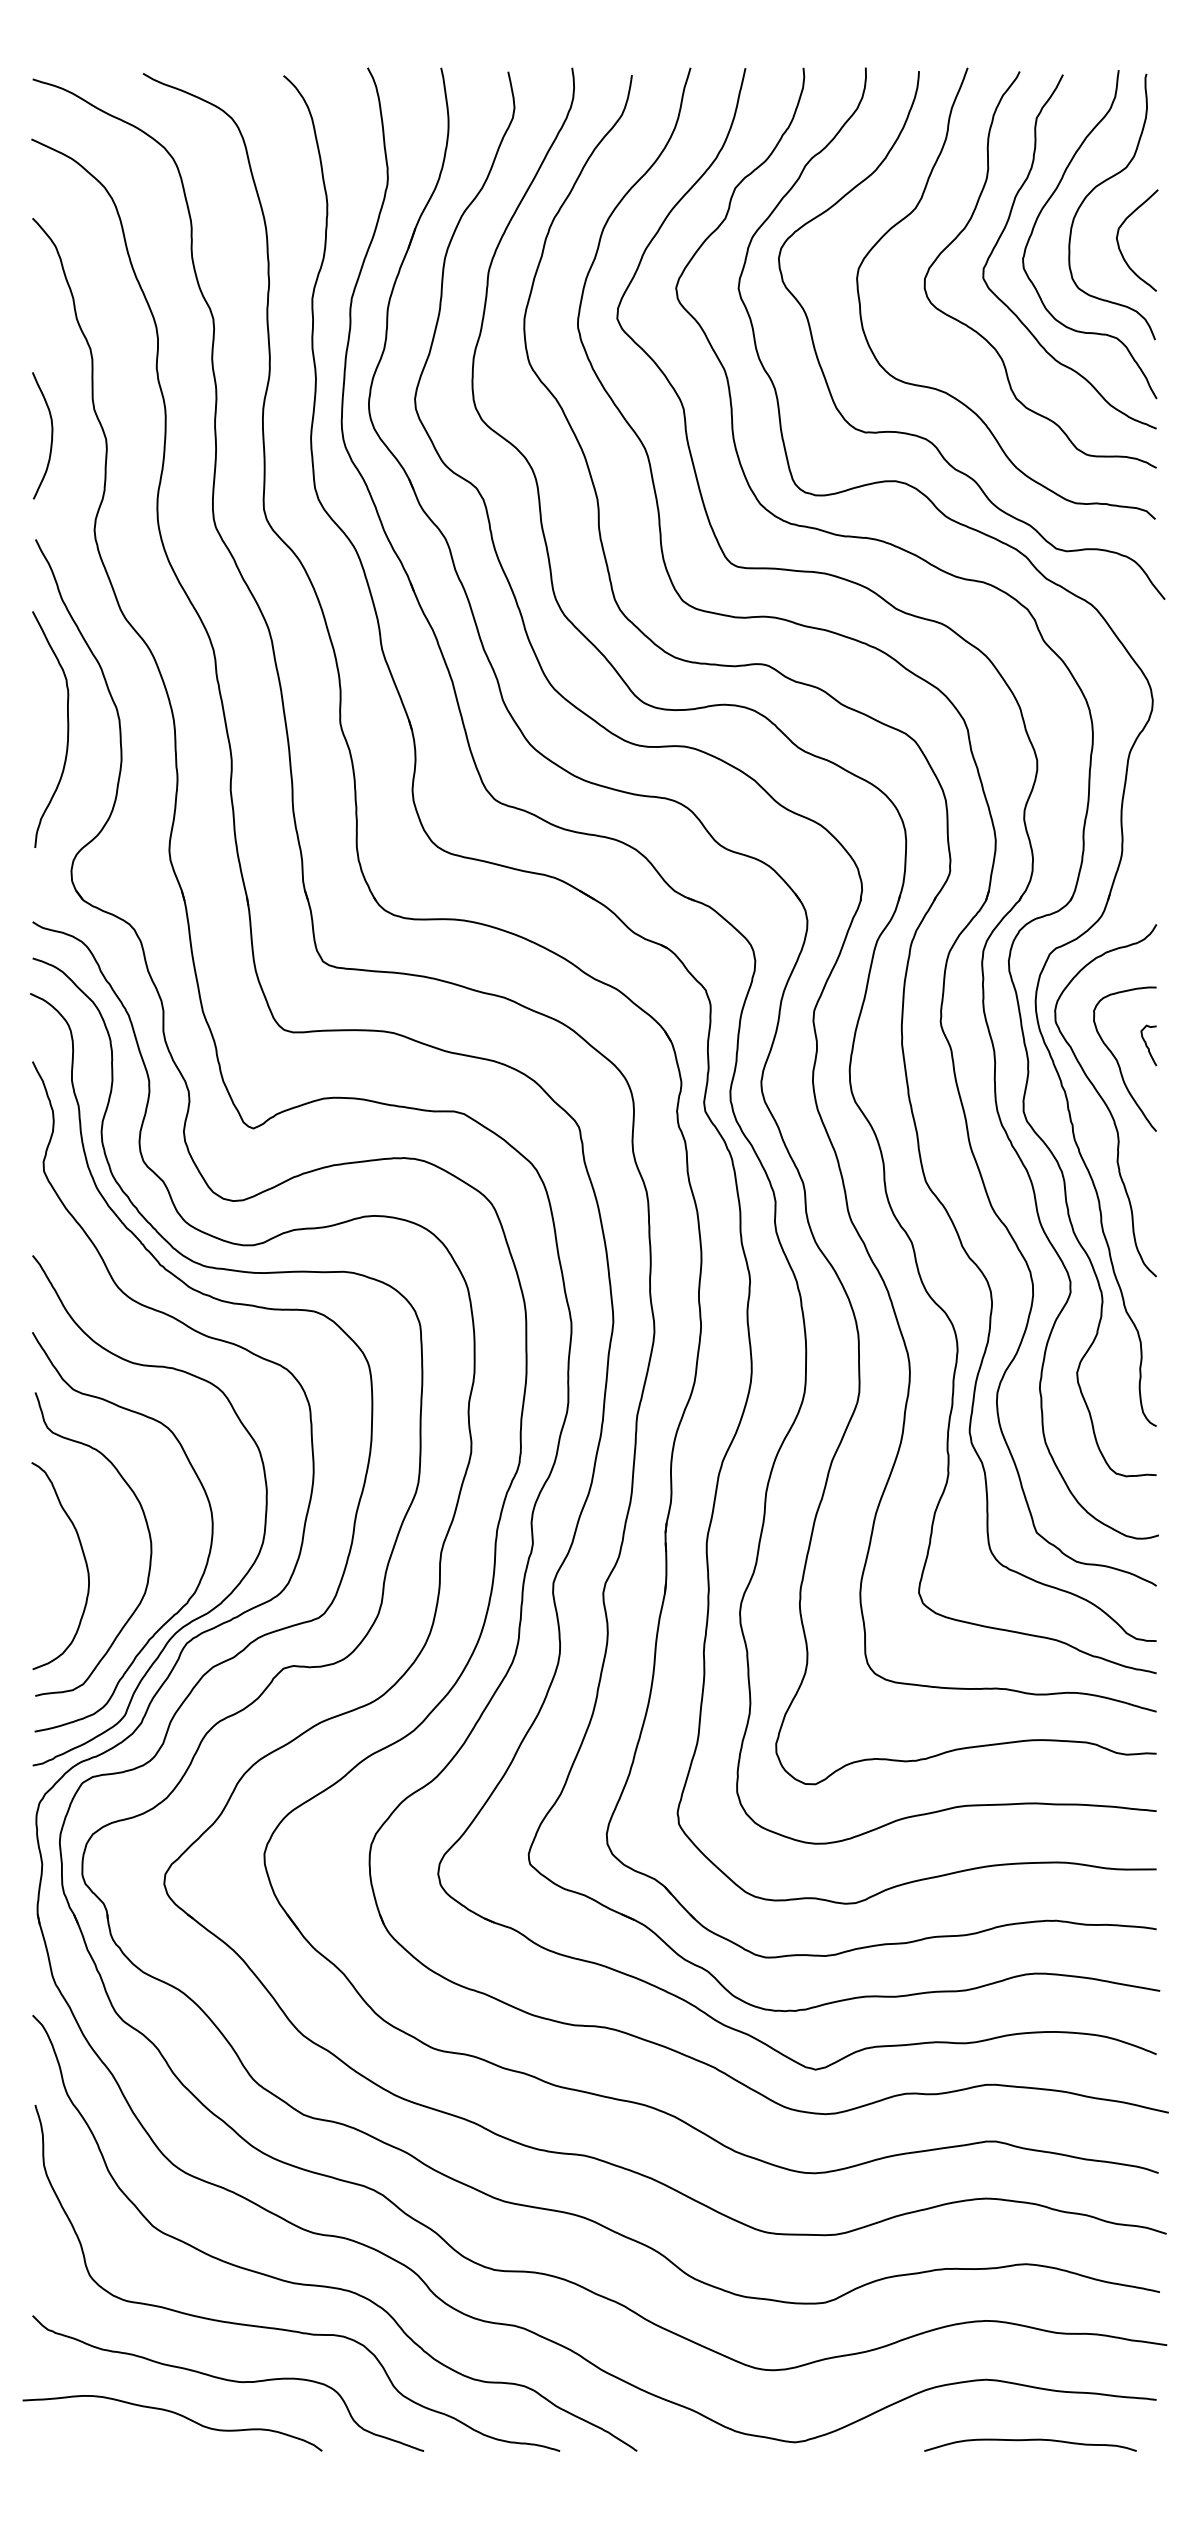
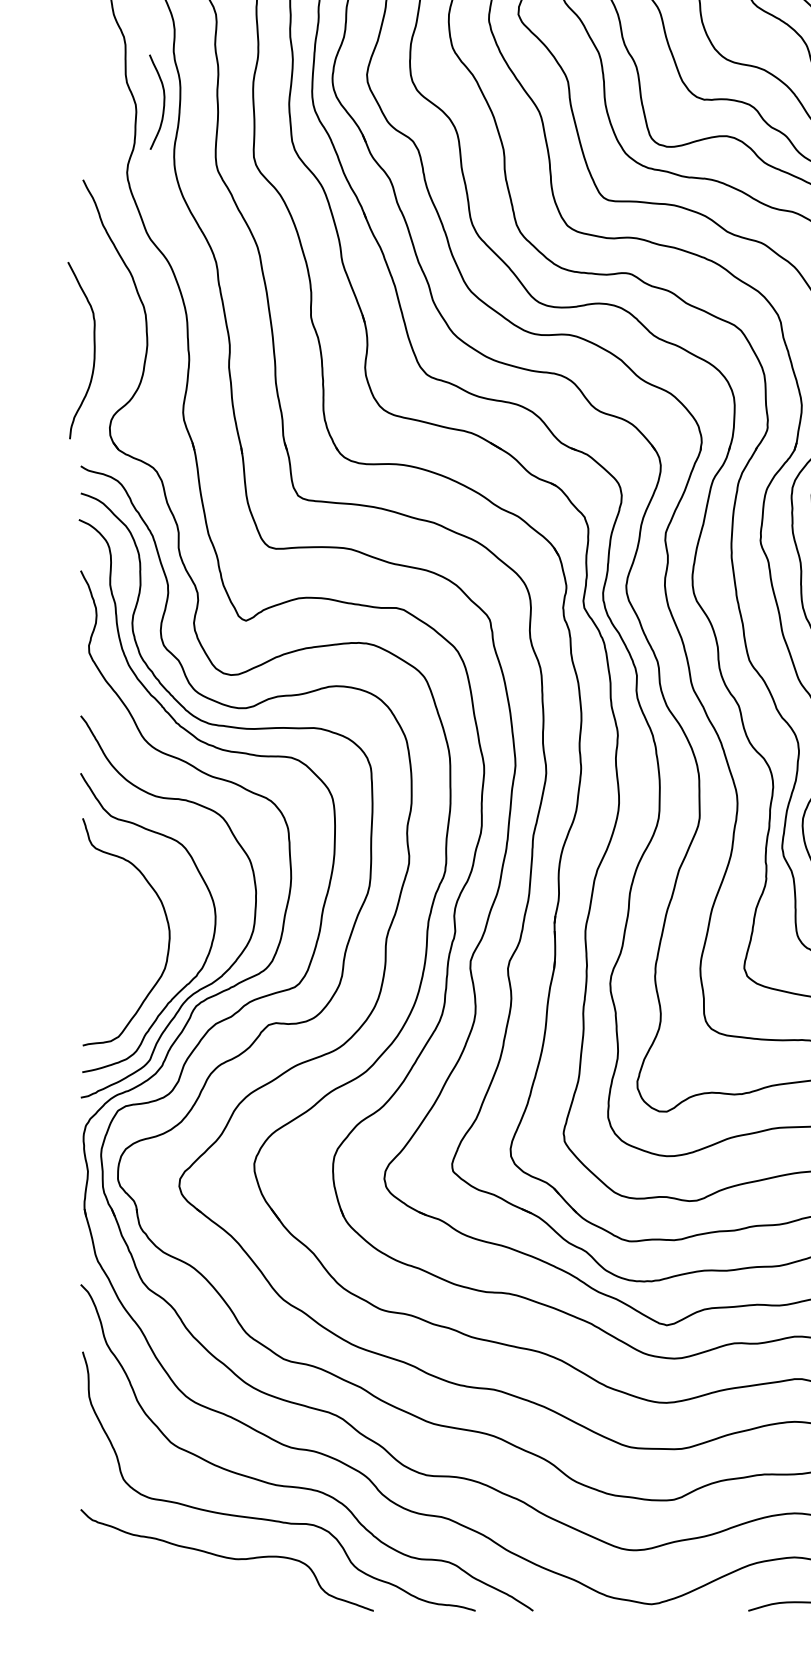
curve: (51, 435) -> (163, 101), moved
curve: (67, 729) -> (94, 350), moved
curve: (83, 1557) -> (118, 941), removed
curve: (175, 2414) -> (187, 1583), removed

